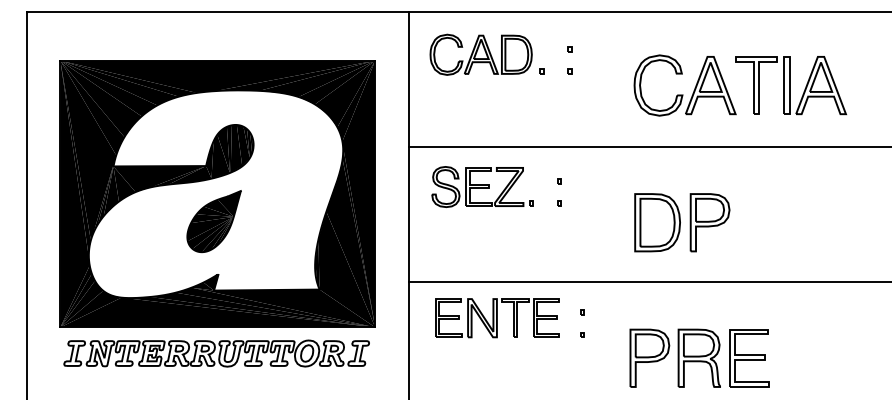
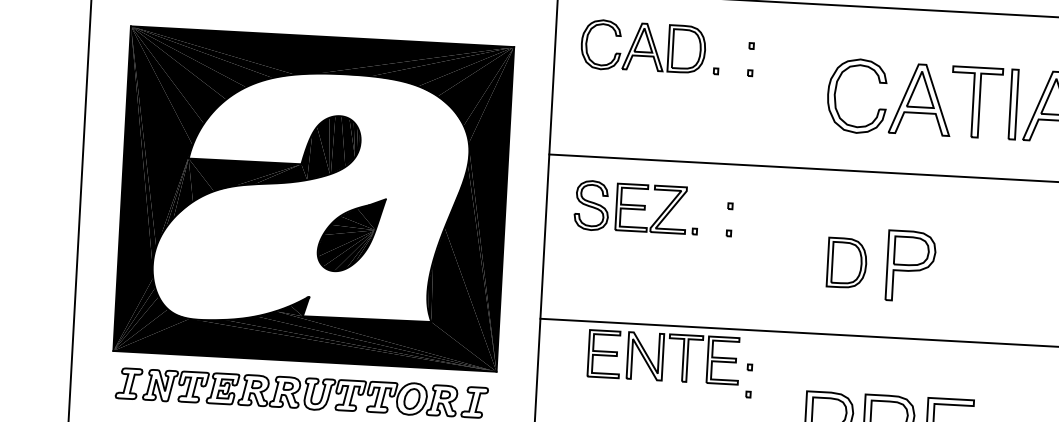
part: (213, 221) -> (350, 234), moved
part: (657, 222) -> (846, 262), size x0.7
part: (497, 318) -> (663, 357), moved

